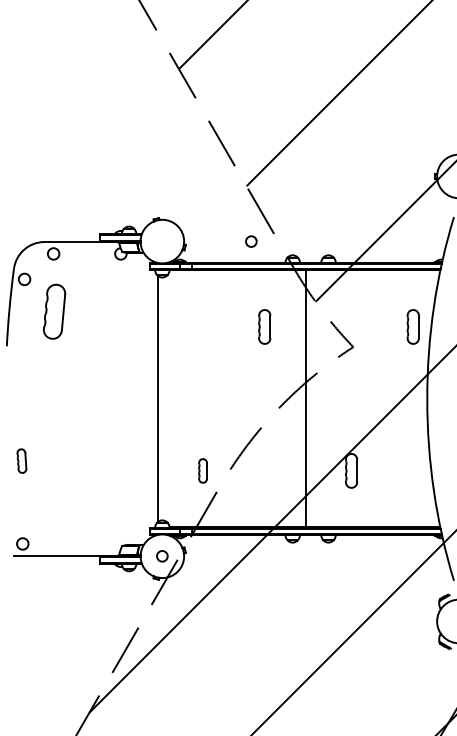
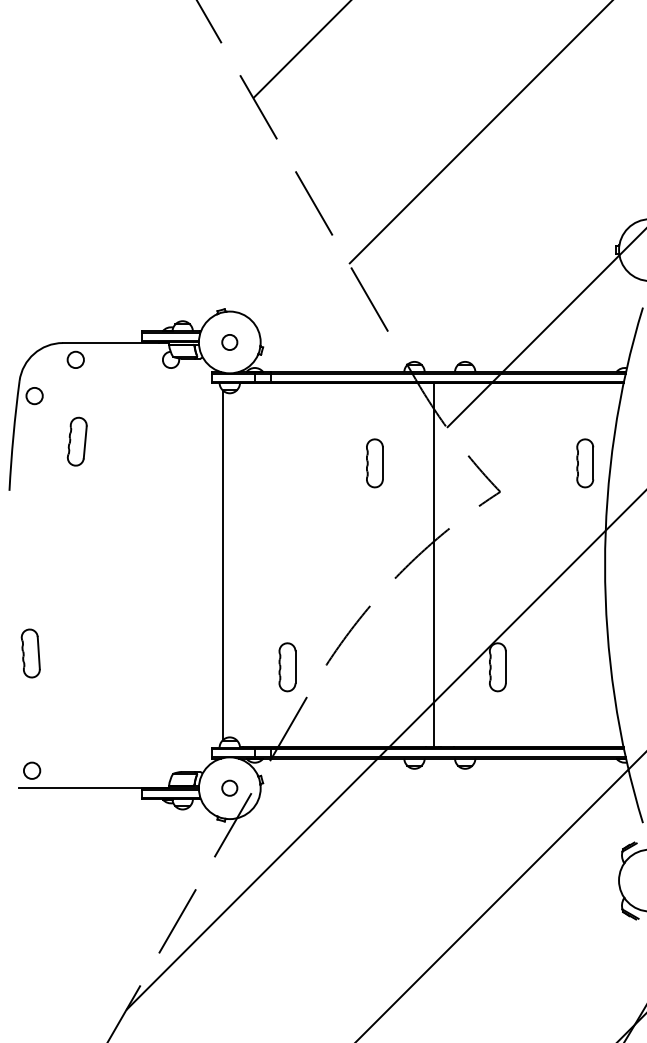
circle: (251, 241) -> (230, 342), moved
part: (54, 311) -> (77, 441), size x0.62
part: (21, 460) -> (30, 652), size x1.43
part: (202, 470) -> (286, 666), size x1.43

